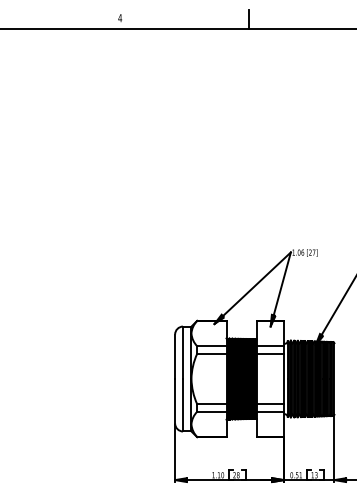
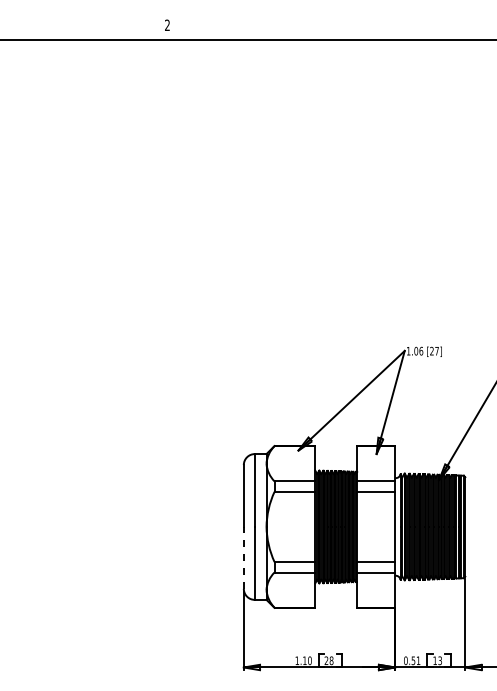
text: (120, 17) -> (167, 24), 4 -> 2
line: (249, 19) -> (347, 26), removed
line: (174, 400) -> (243, 557), solid -> dashed

